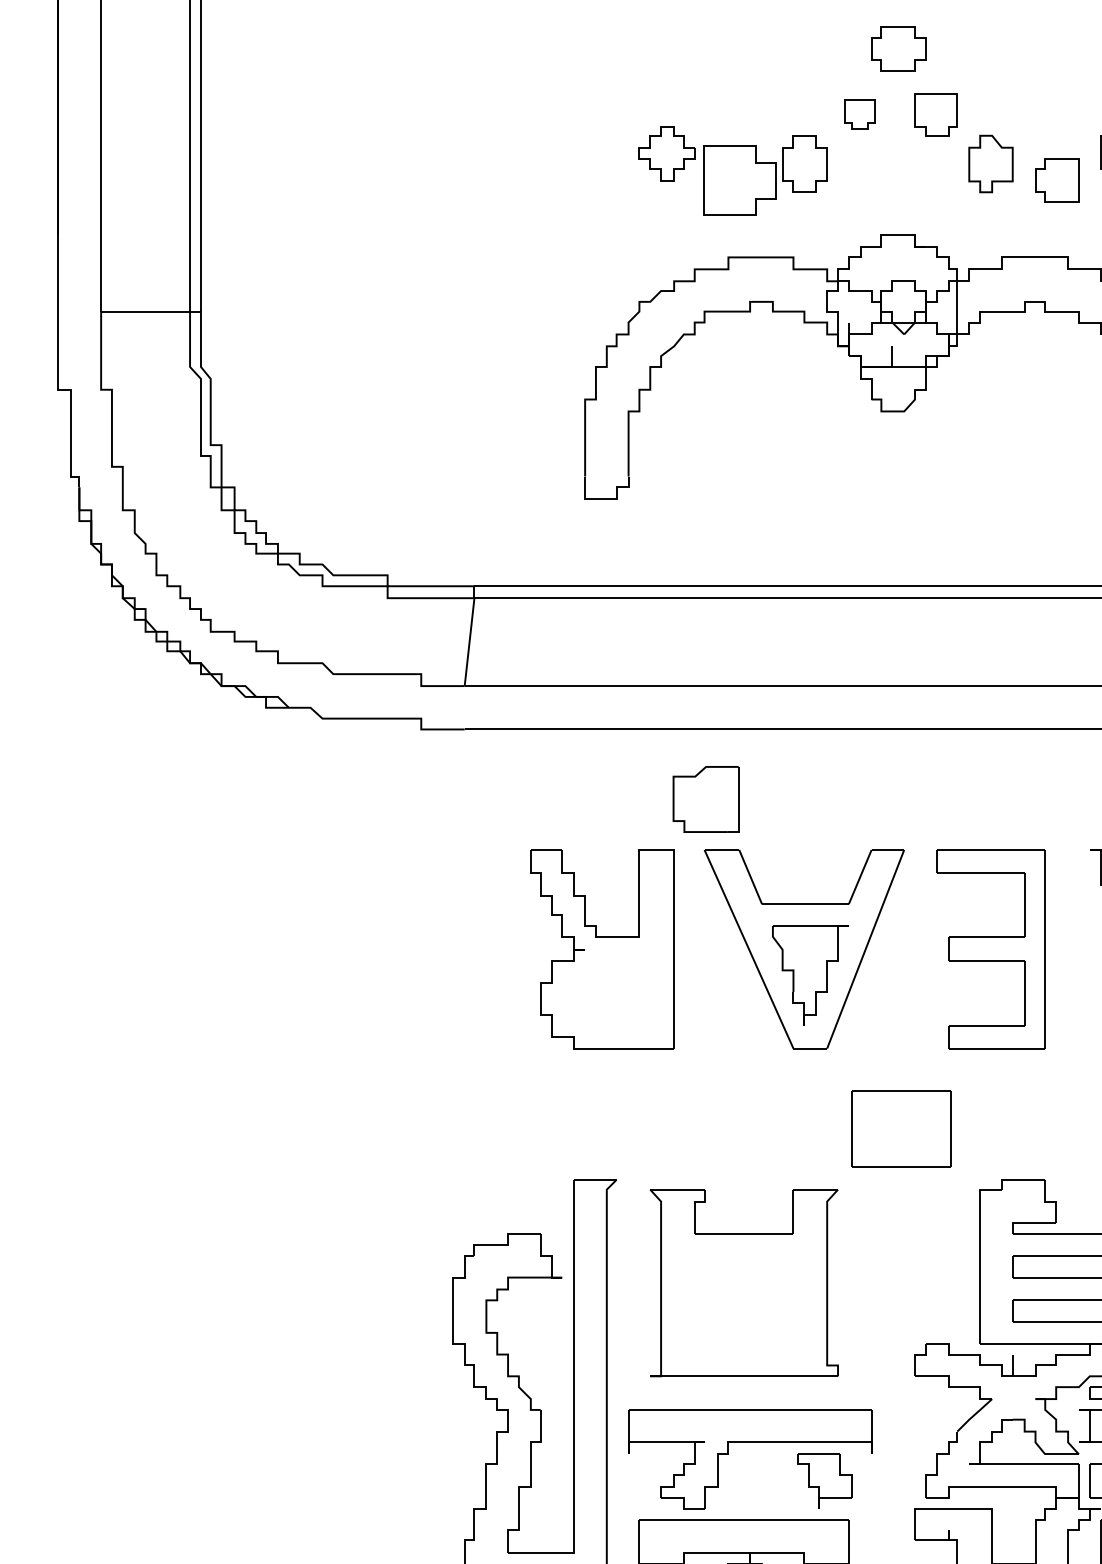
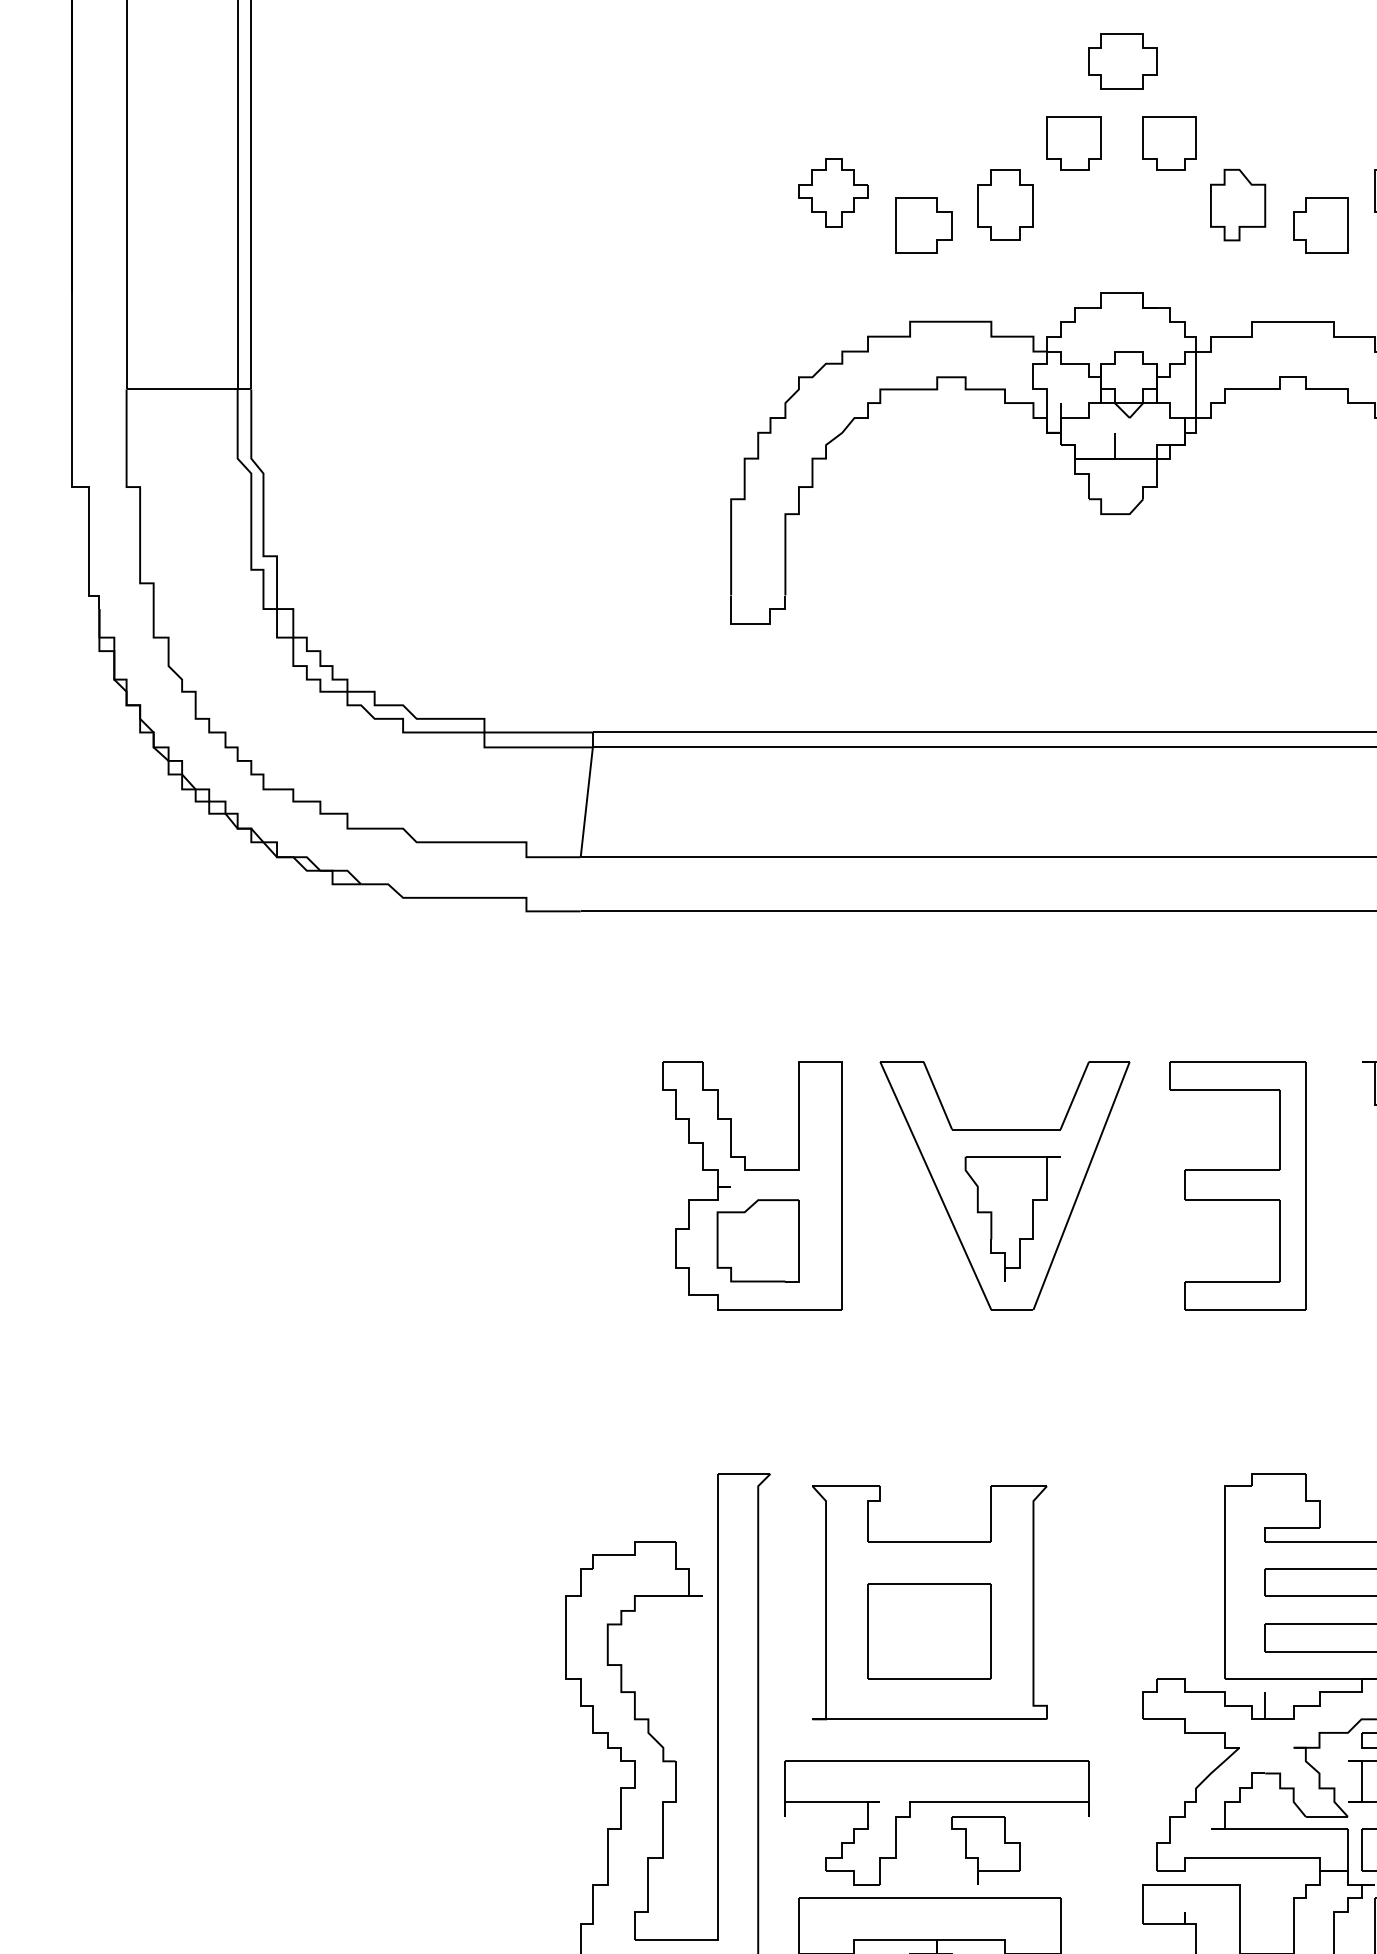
part: (859, 114) -> (1073, 143), size x1.43
part: (739, 180) -> (923, 225), size x0.62
part: (705, 799) -> (757, 1240), moved
part: (901, 1129) -> (929, 1631), moved
part: (824, 1481) -> (985, 1850), moved

